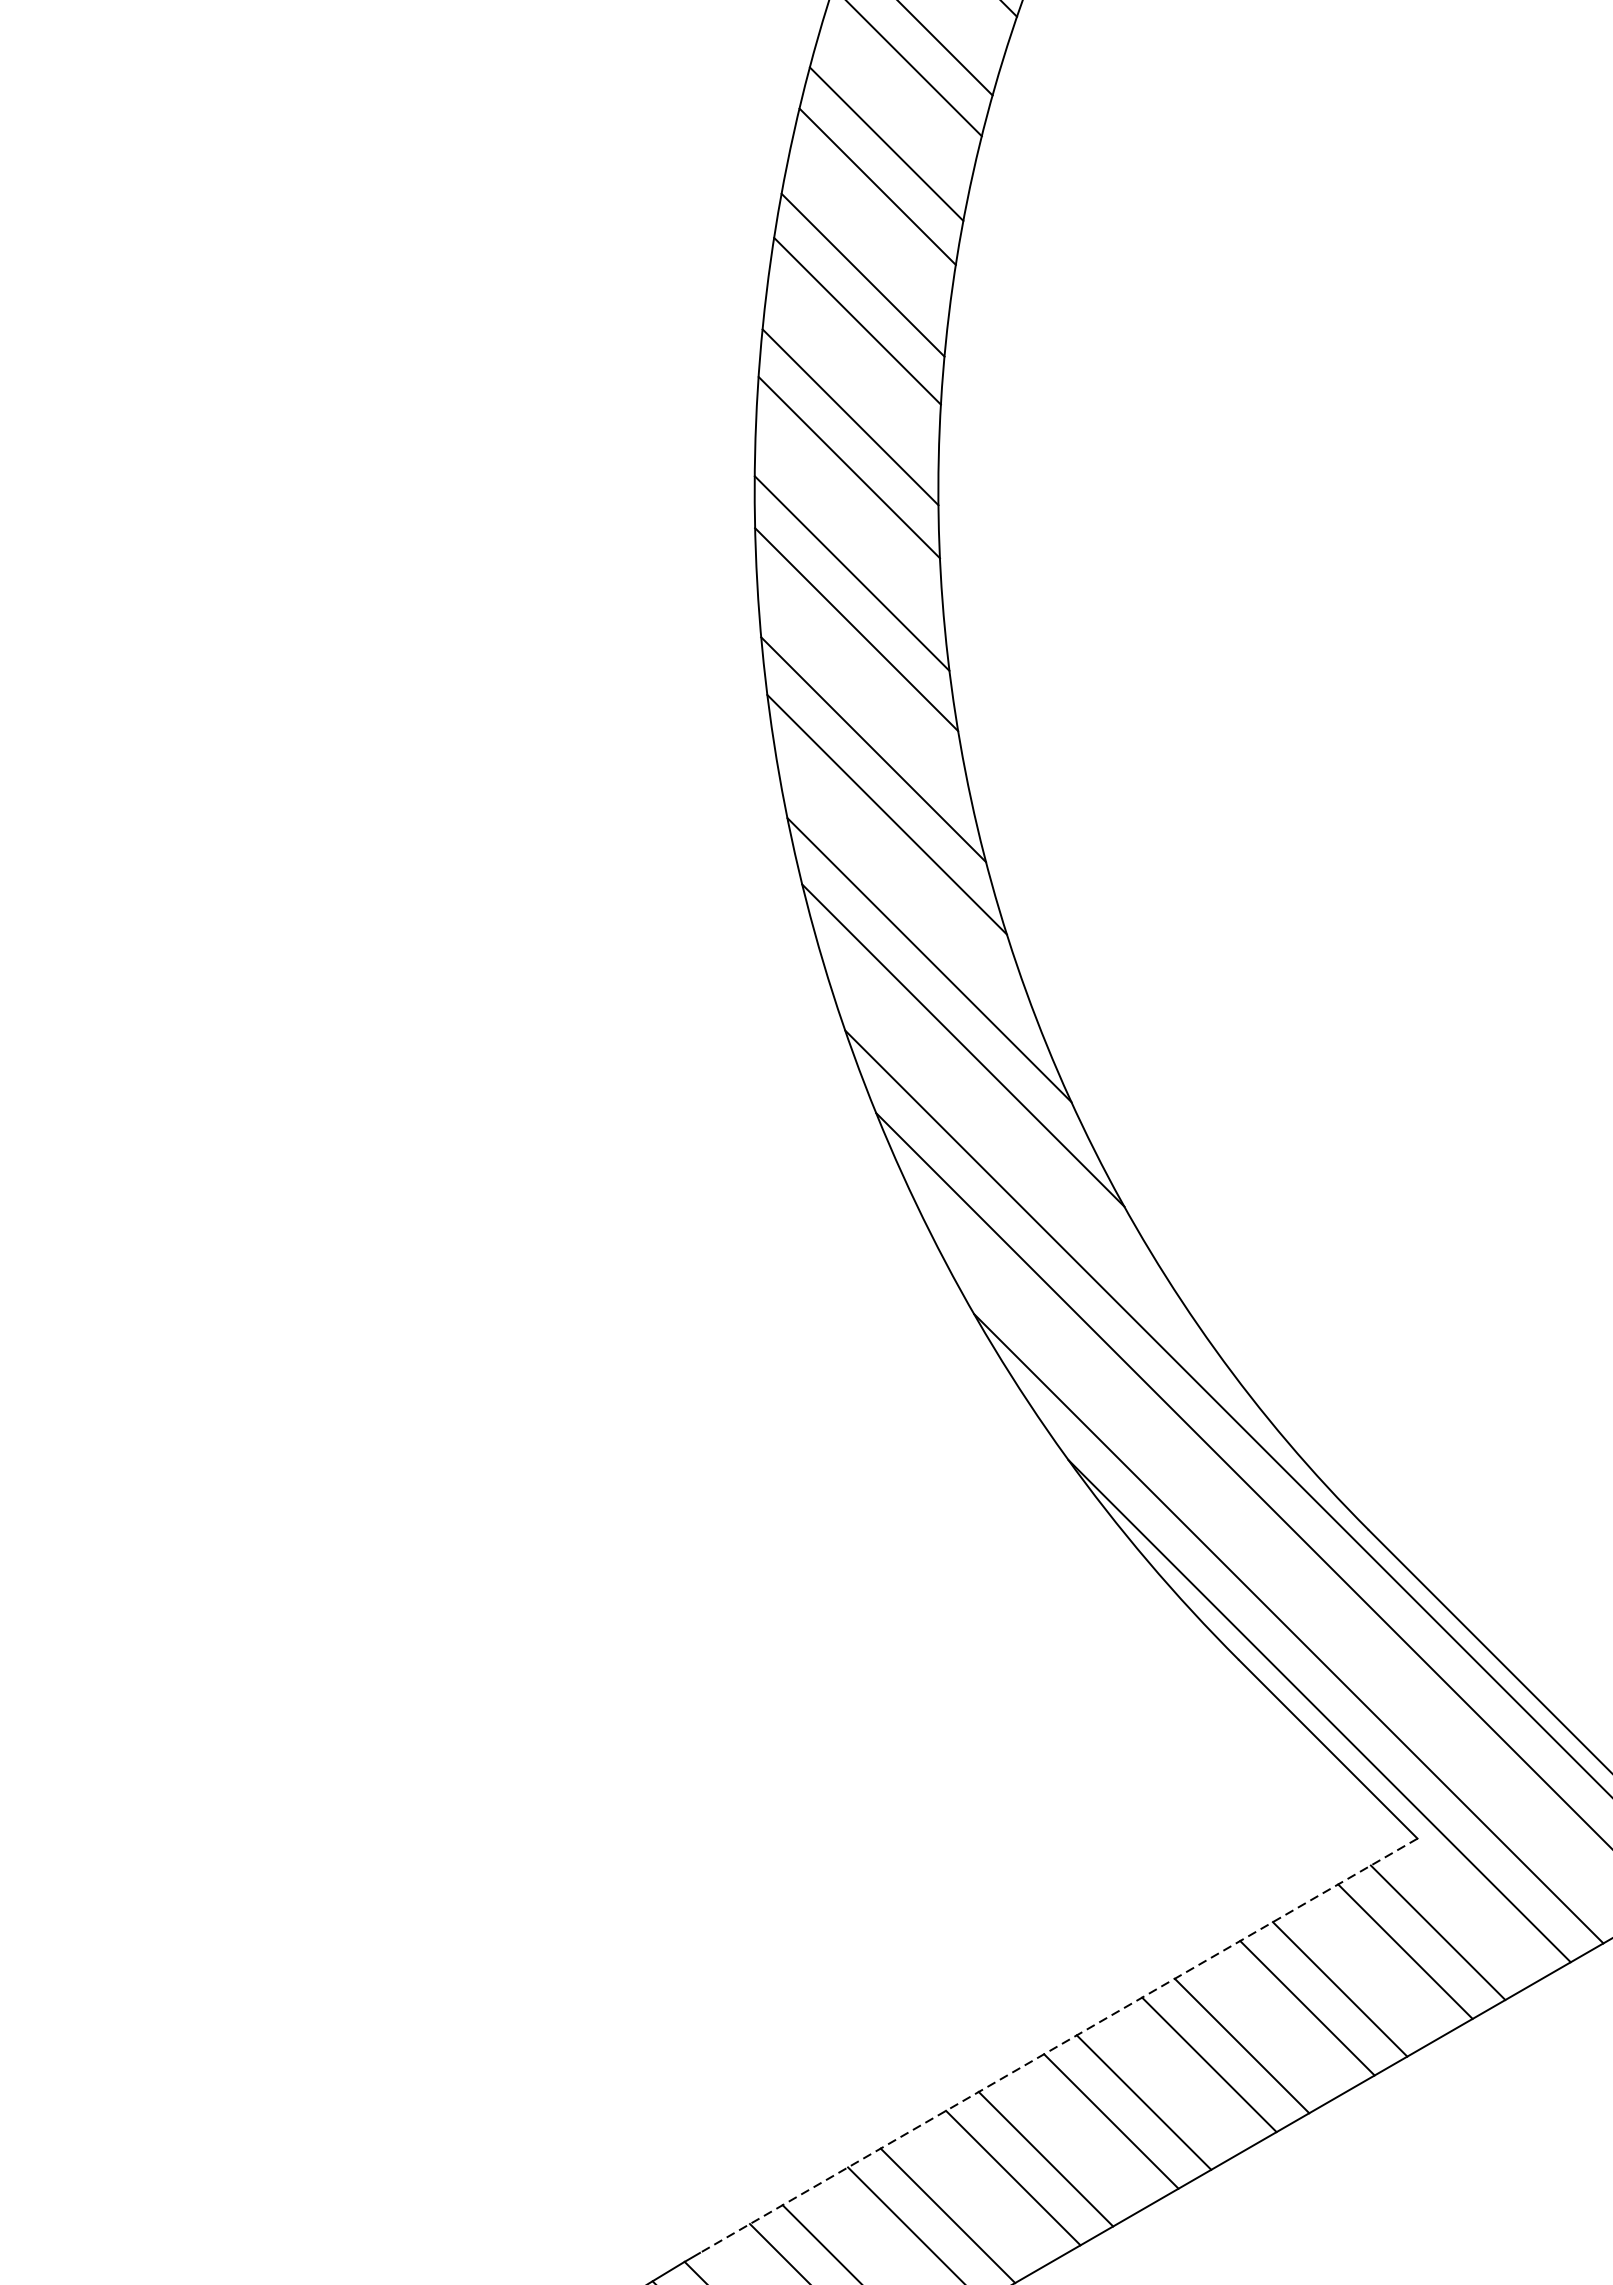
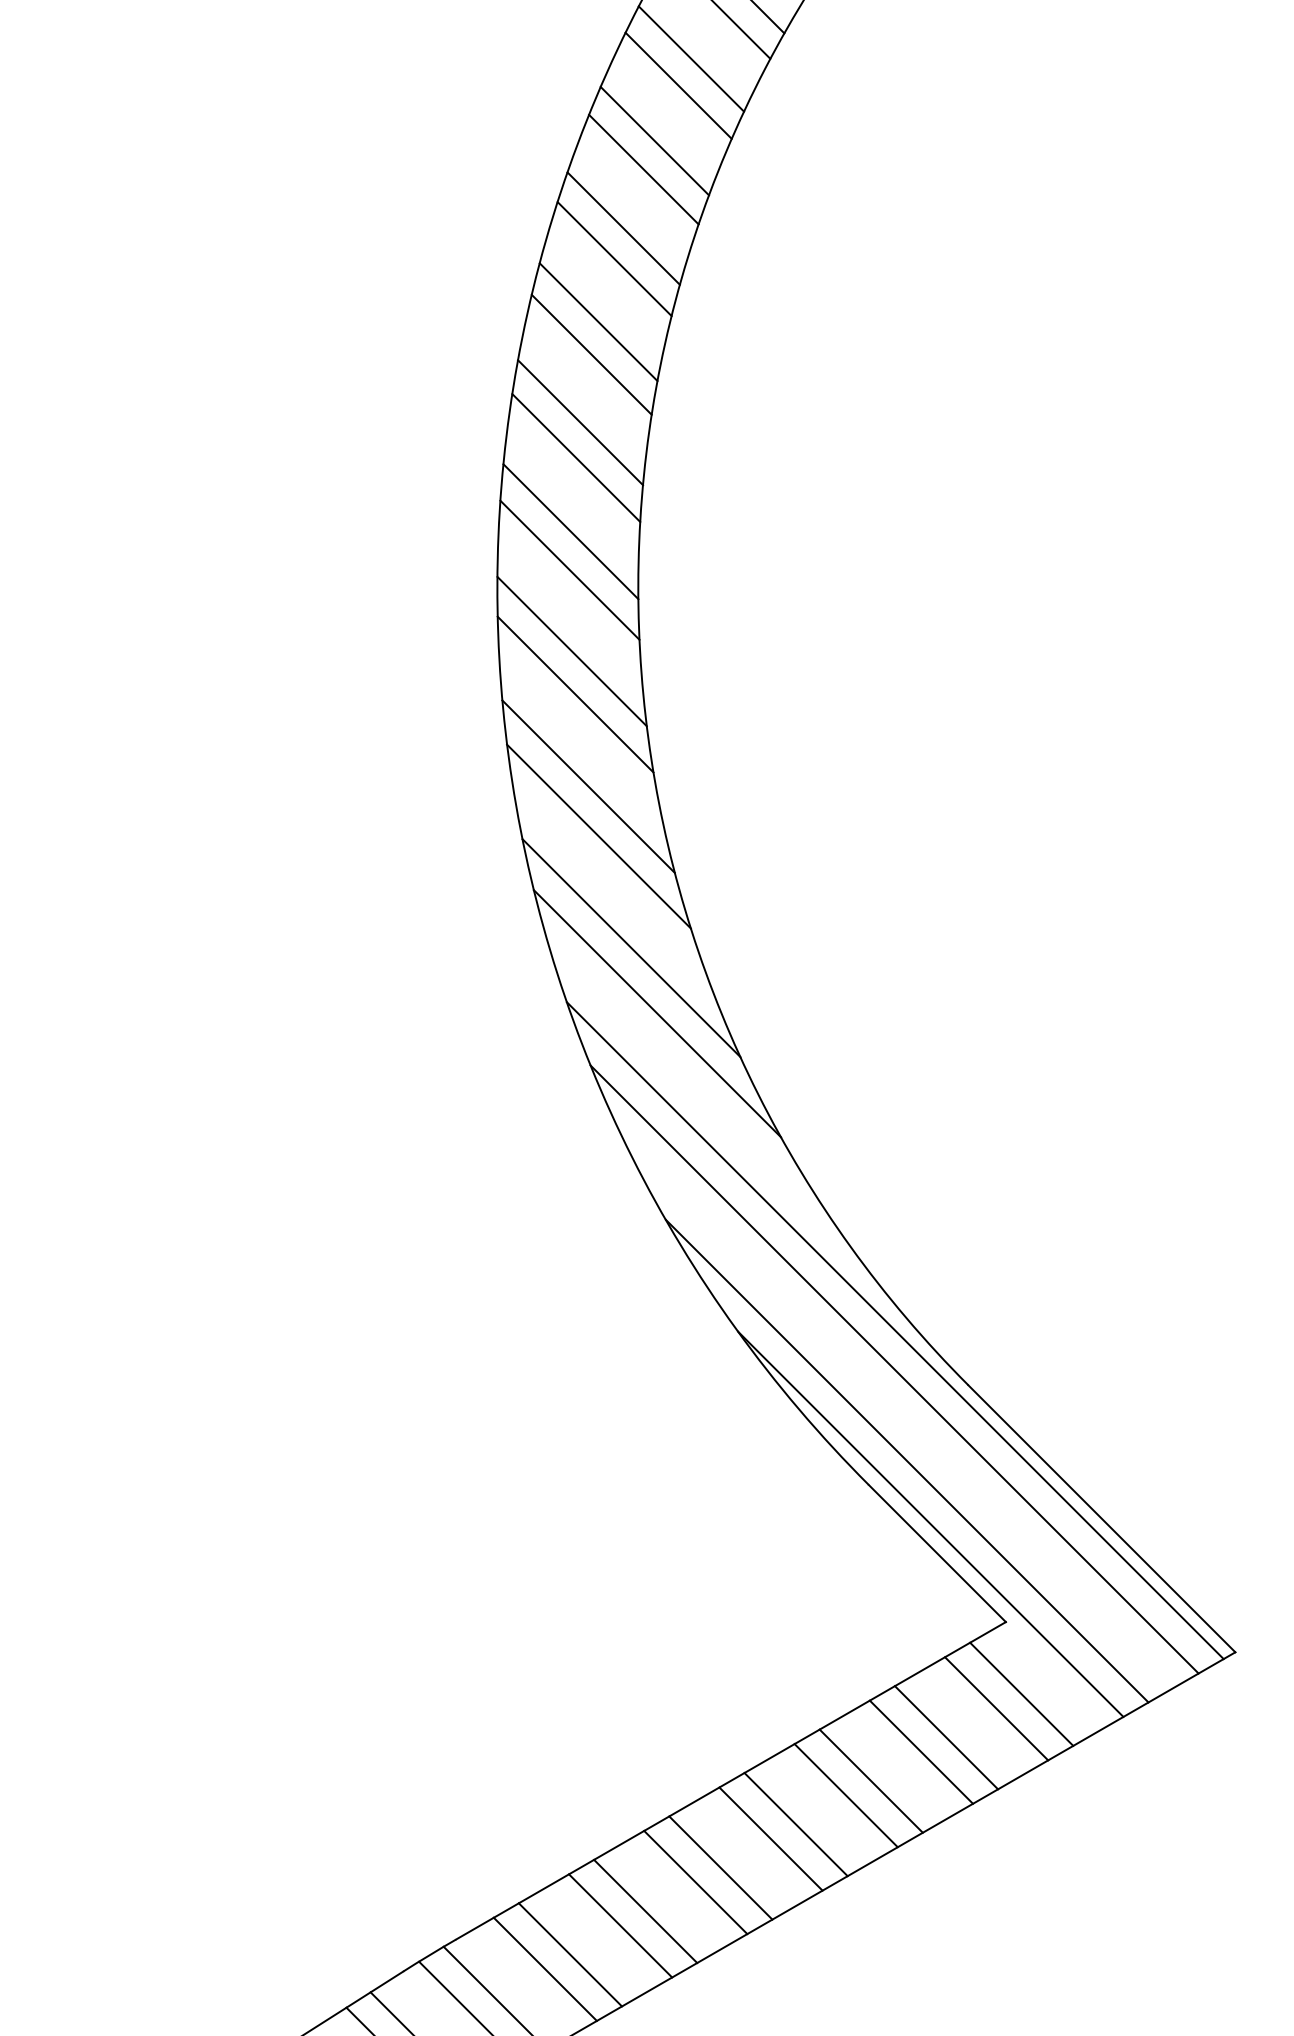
line: (1058, 2046) -> (730, 1781), dashed -> solid

